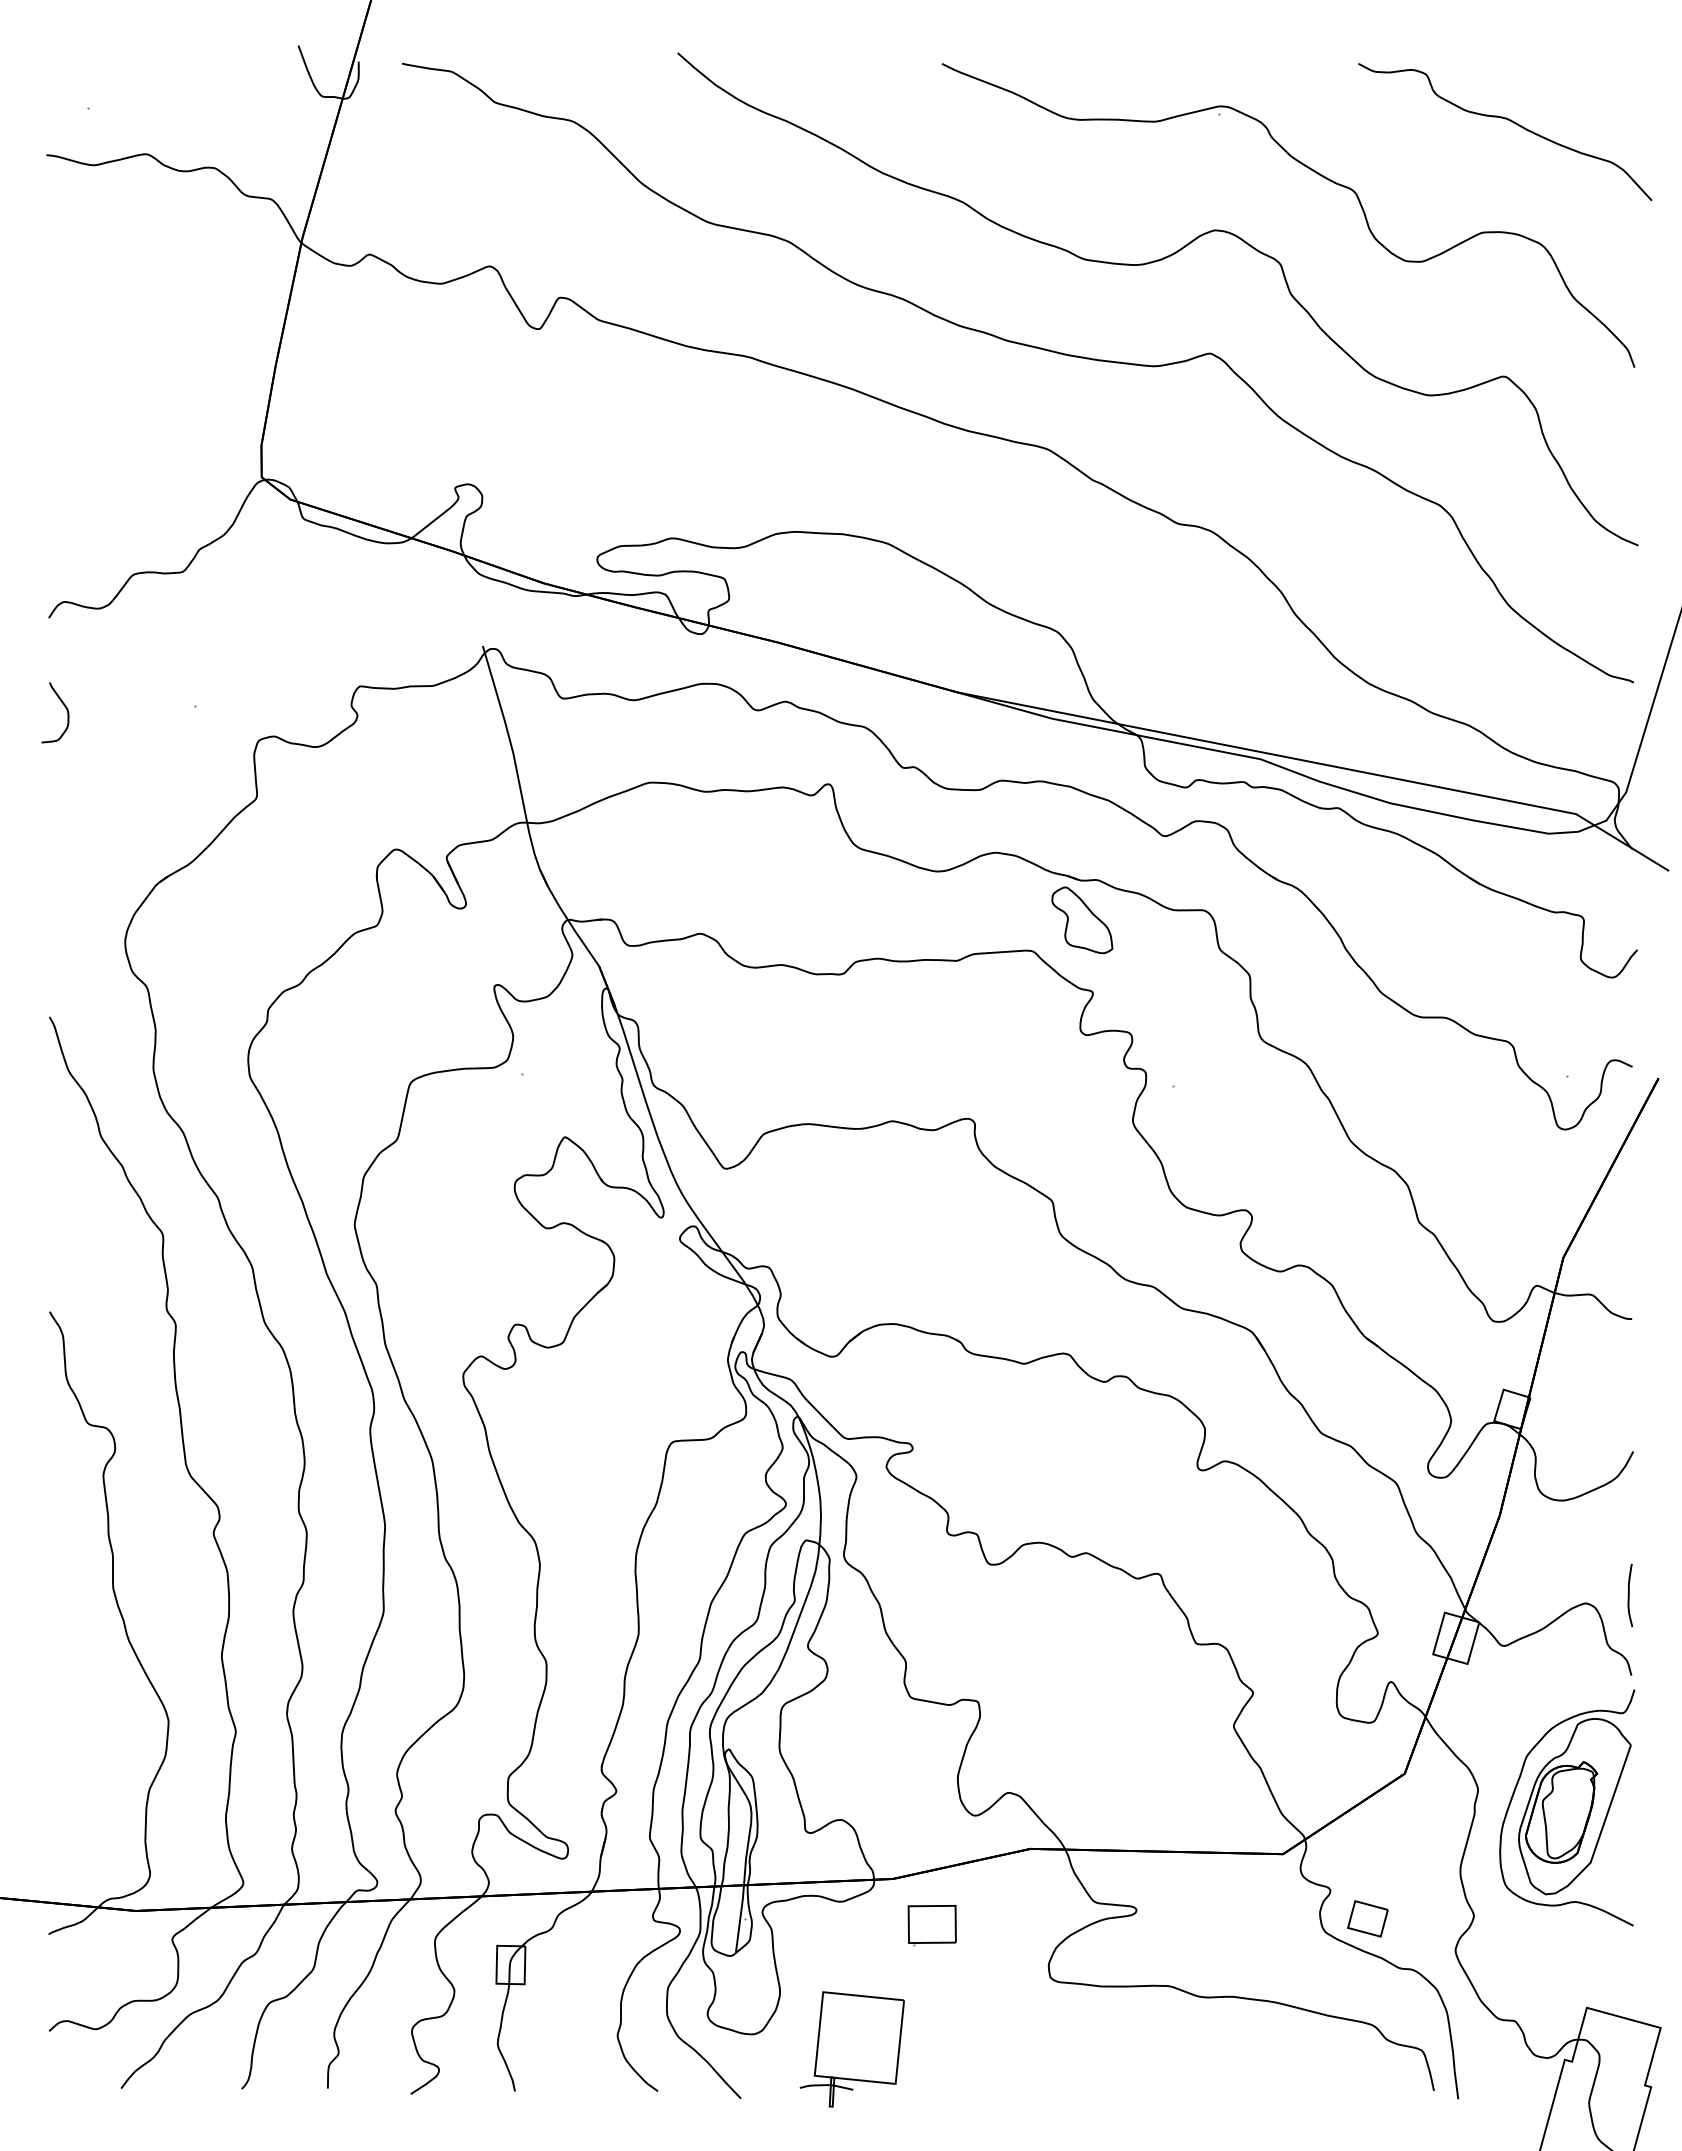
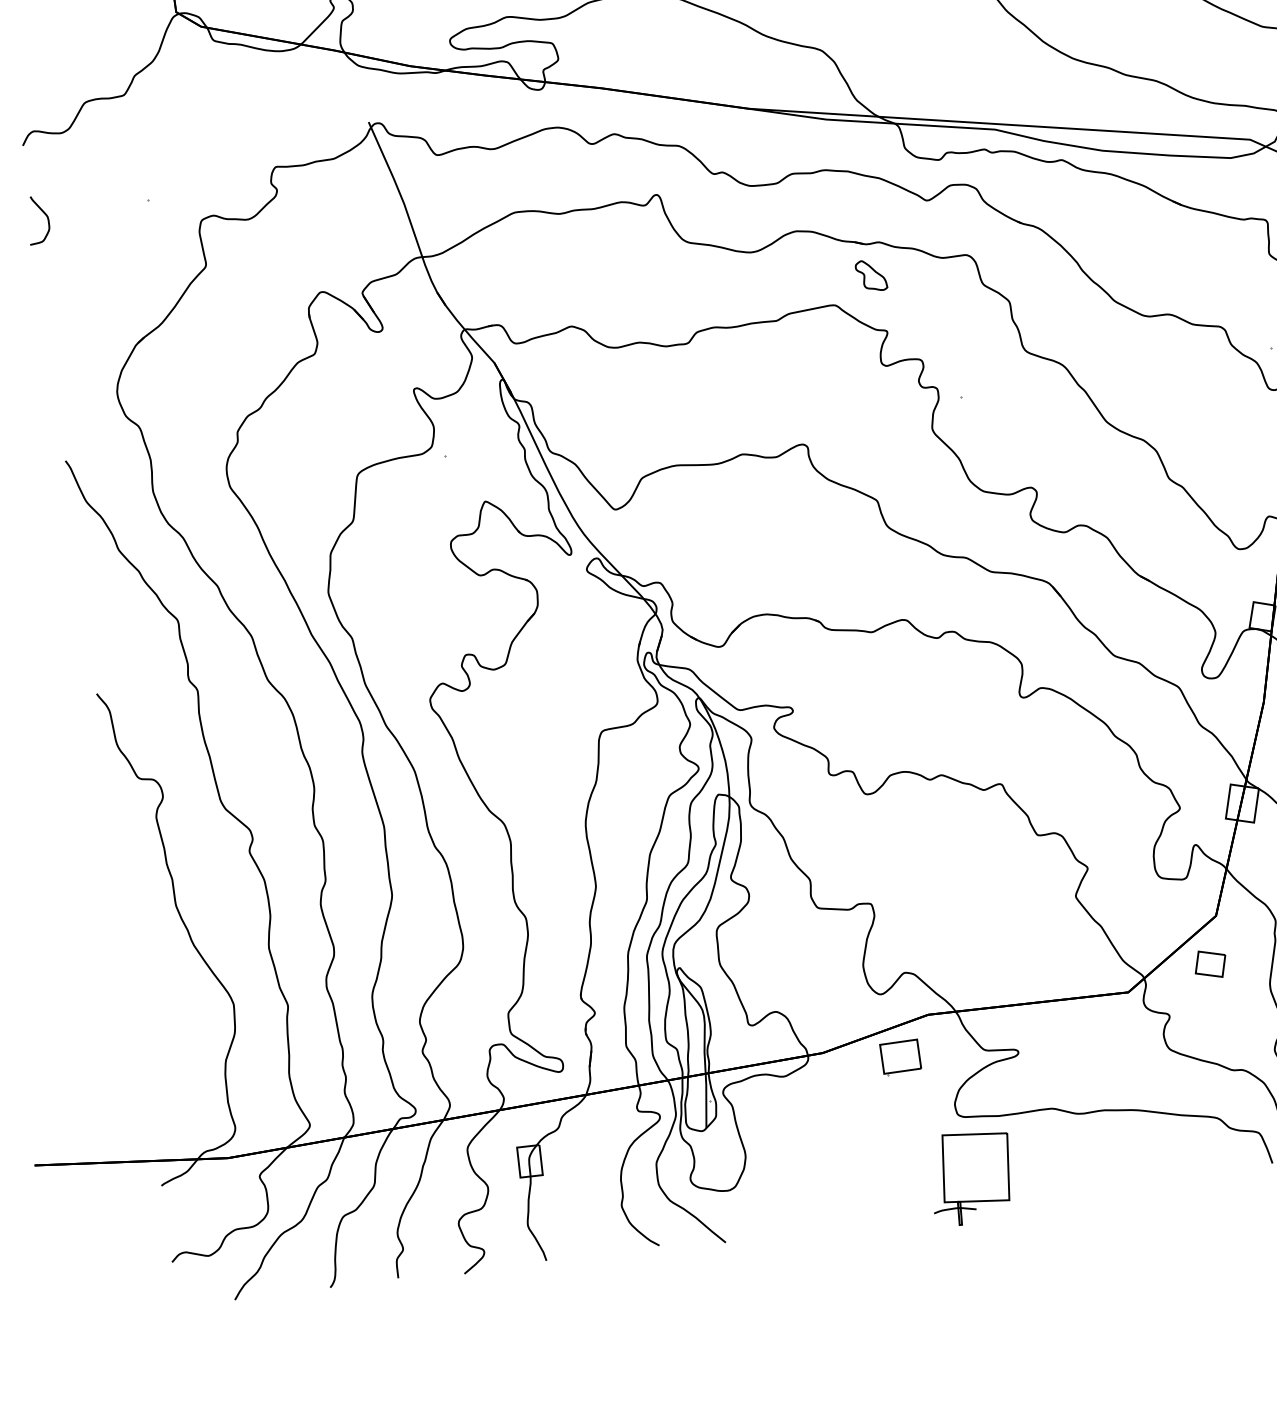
part: (1082, 920) -> (871, 275), size x0.6
part: (1367, 1918) -> (1210, 964), moved
part: (931, 1925) -> (900, 1057), moved
part: (851, 2049) -> (970, 1177), moved

